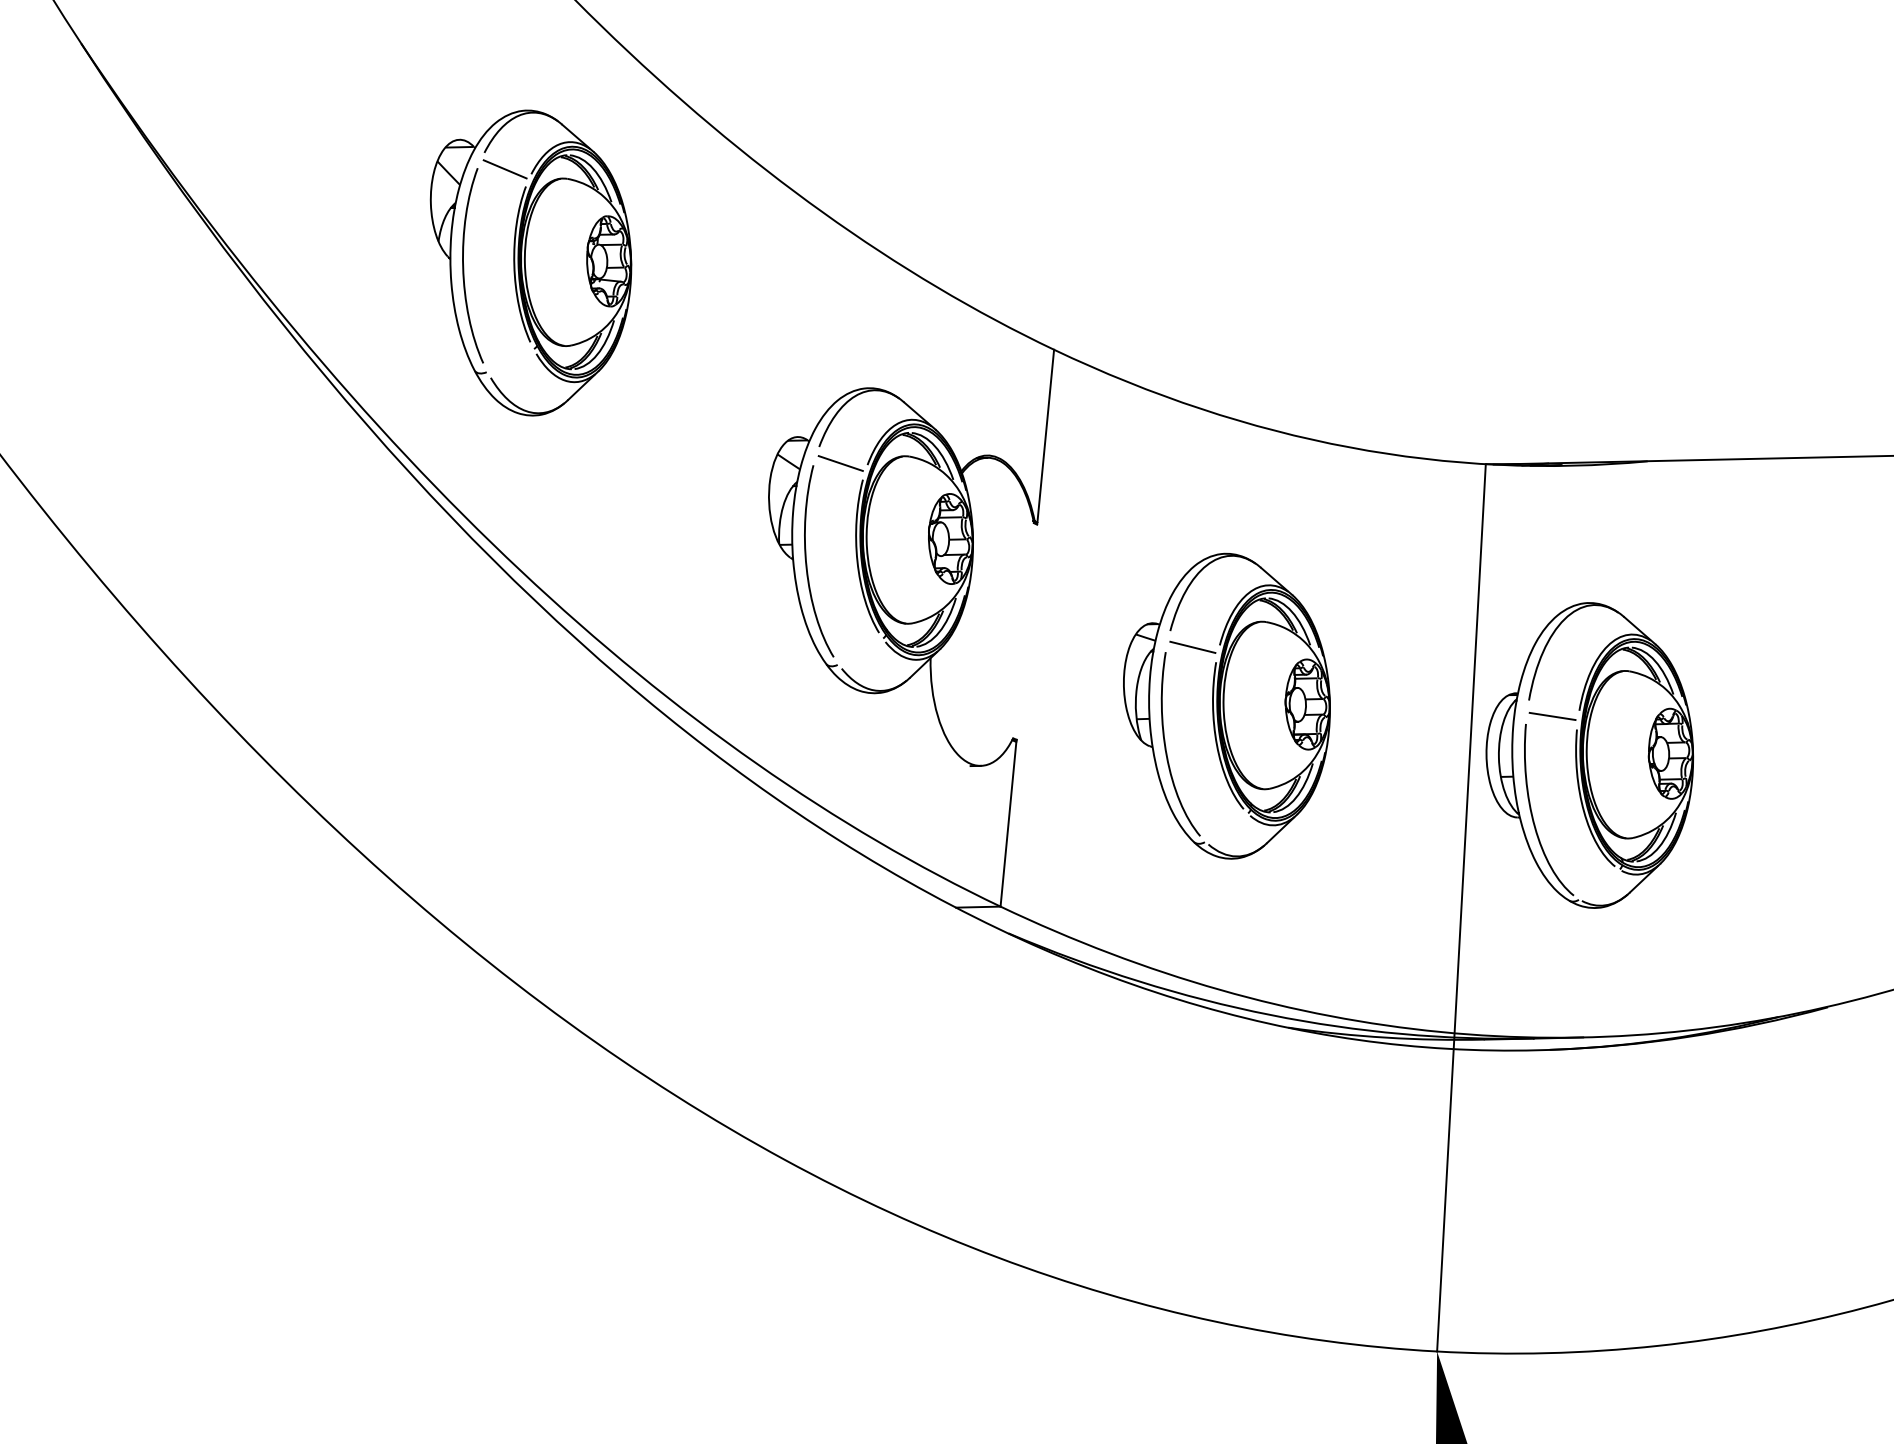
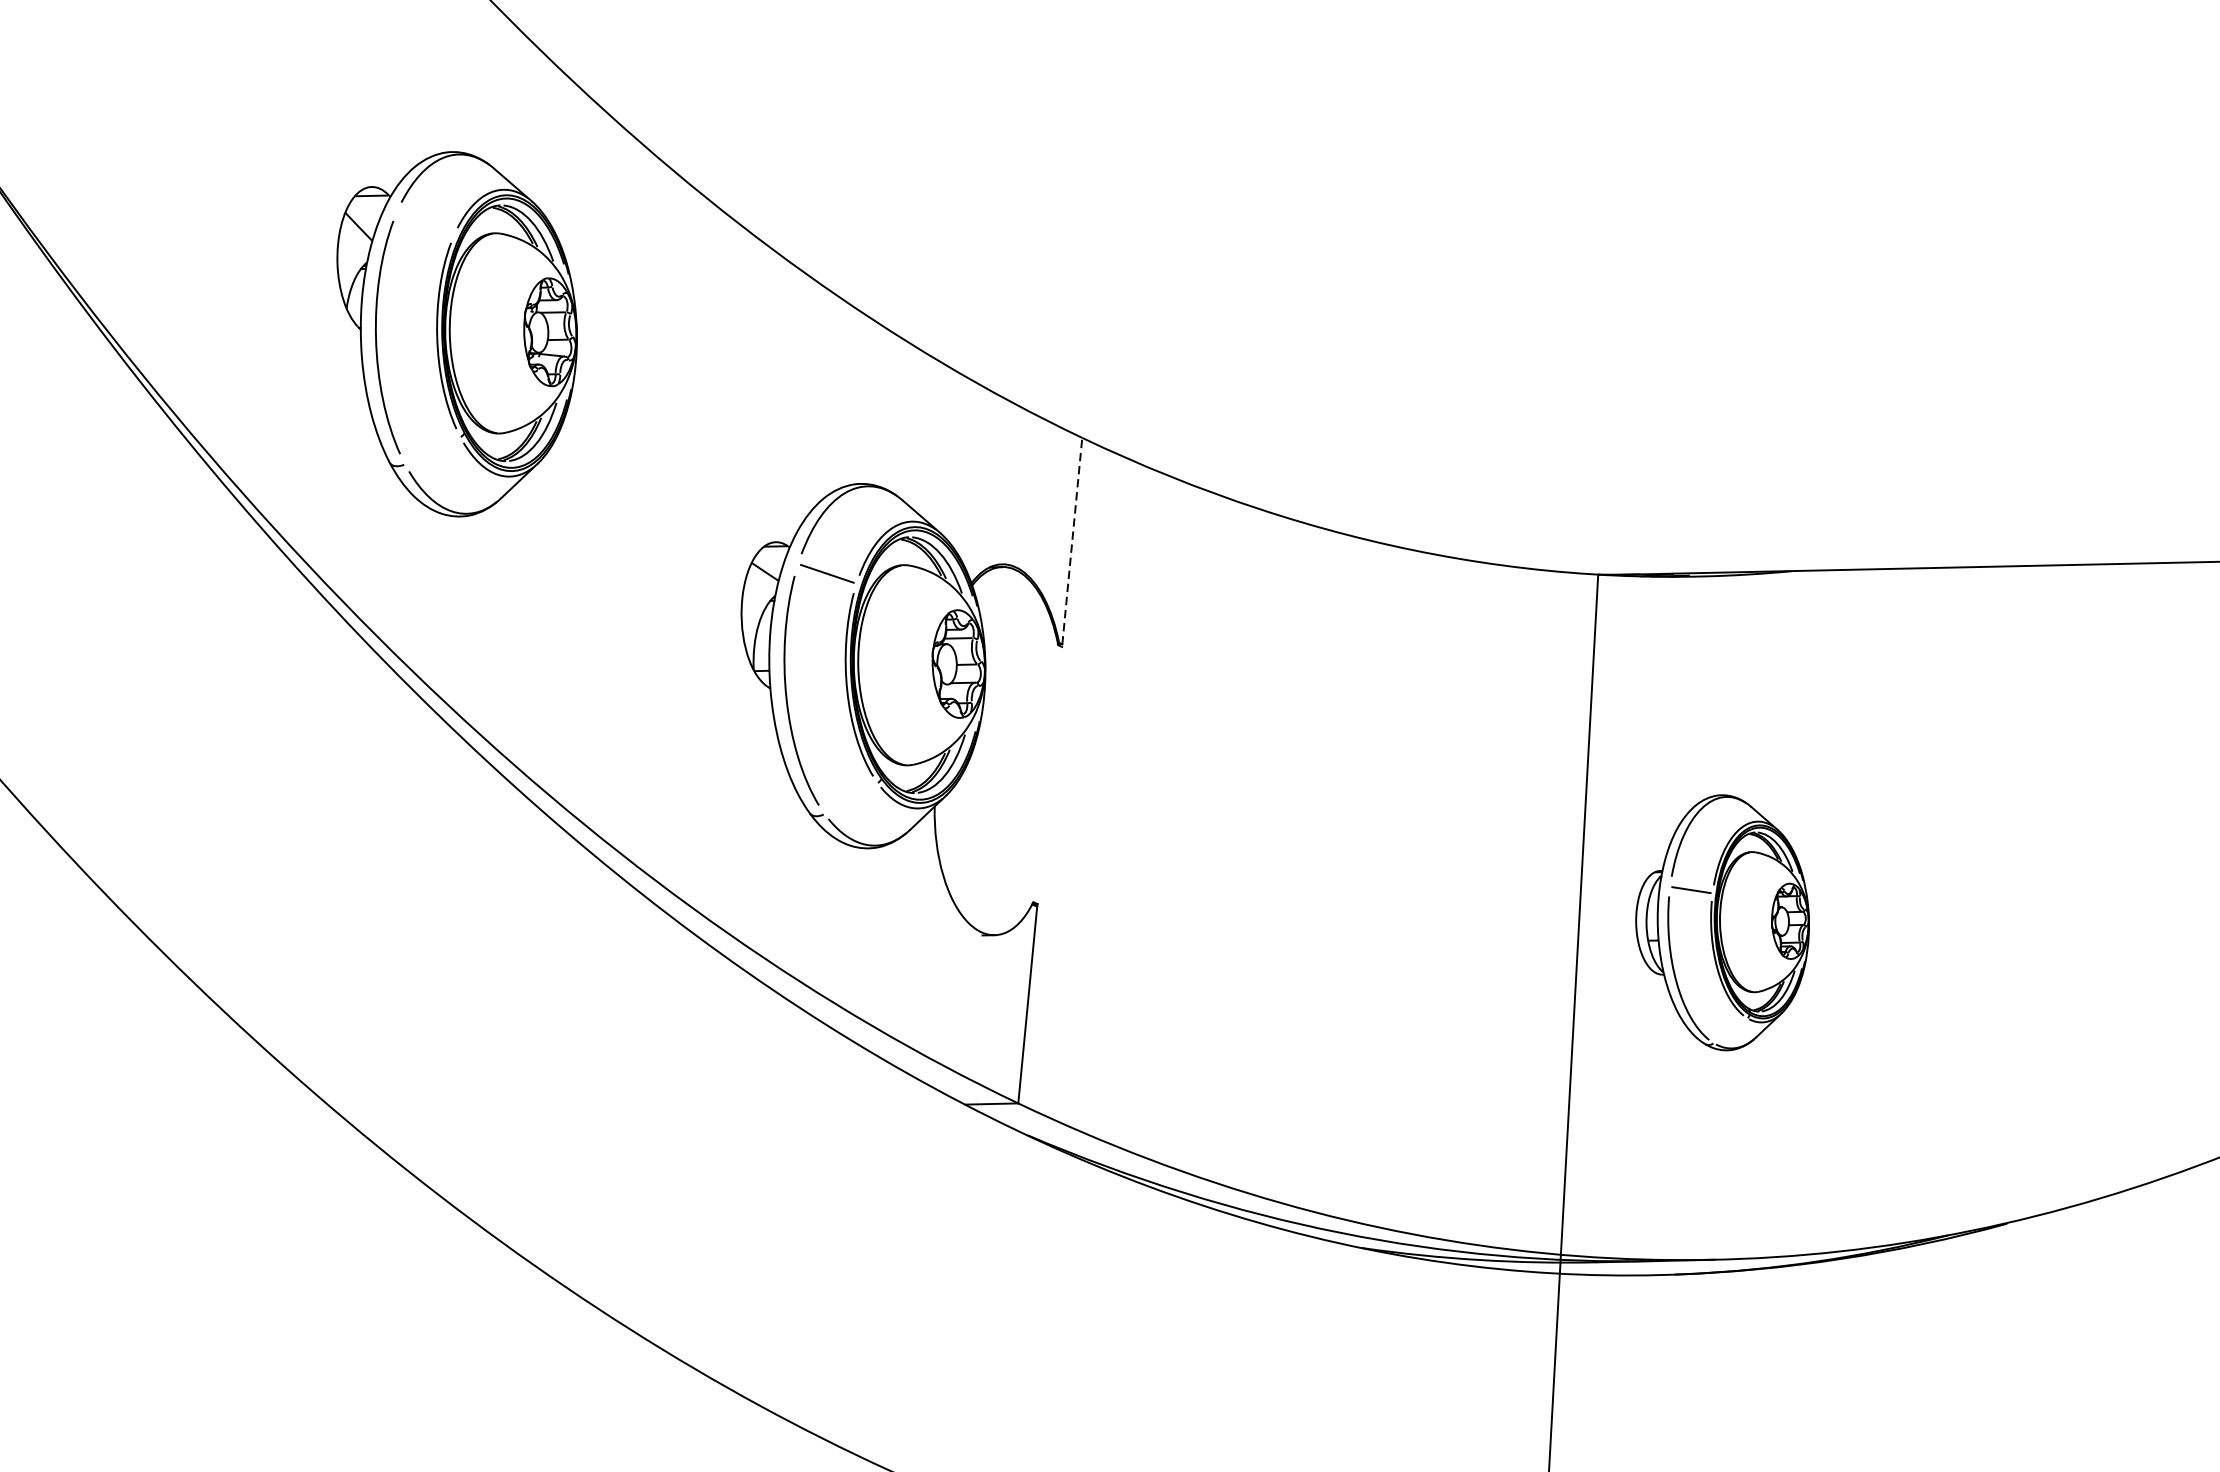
line: (504, 169) -> (425, 222), removed
line: (1045, 436) -> (1072, 541), solid -> dashed
part: (1226, 705) -> (1288, 863), removed
part: (1589, 755) -> (1722, 922), size x0.7

